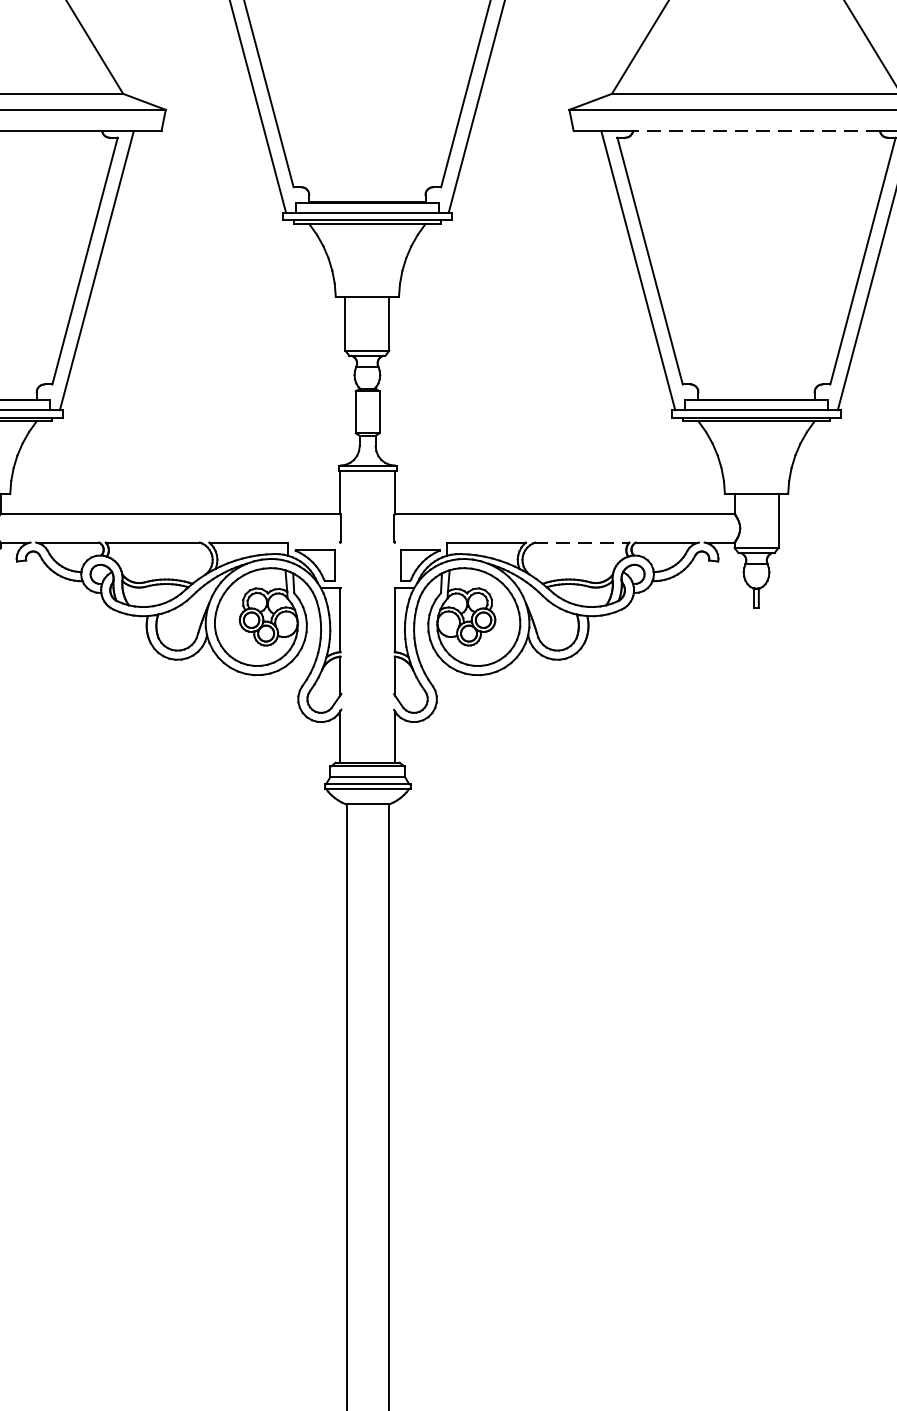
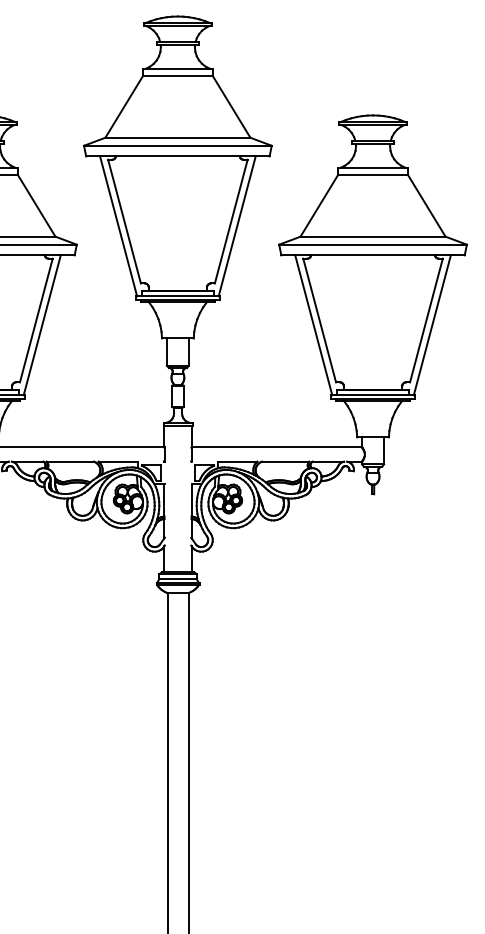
line: (757, 131) -> (373, 255), dashed -> solid
line: (581, 542) -> (285, 461), dashed -> solid

